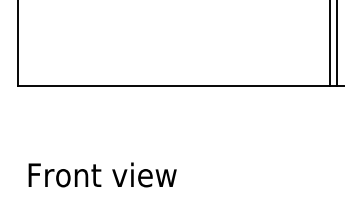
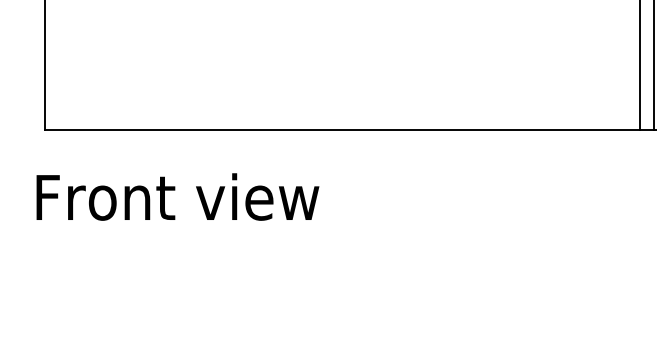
text: (102, 174) -> (177, 196), moved

